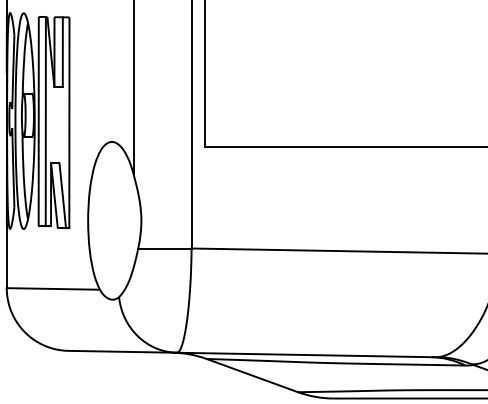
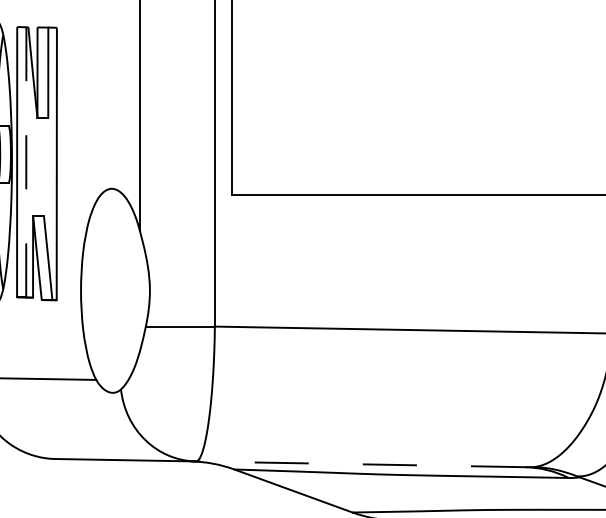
line: (45, 121) -> (25, 162), solid -> dashed
line: (303, 354) -> (359, 463), solid -> dashed

